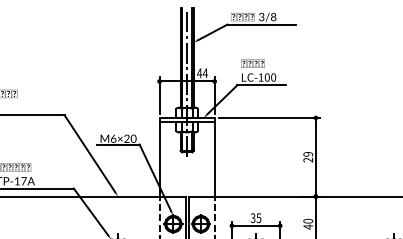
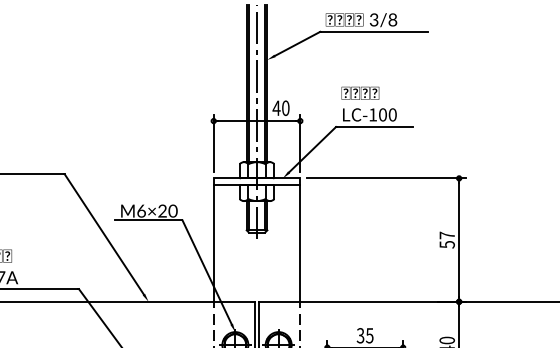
text: (204, 73) -> (284, 108), 44 -> 40
text: (308, 157) -> (447, 240), 29 -> 57

